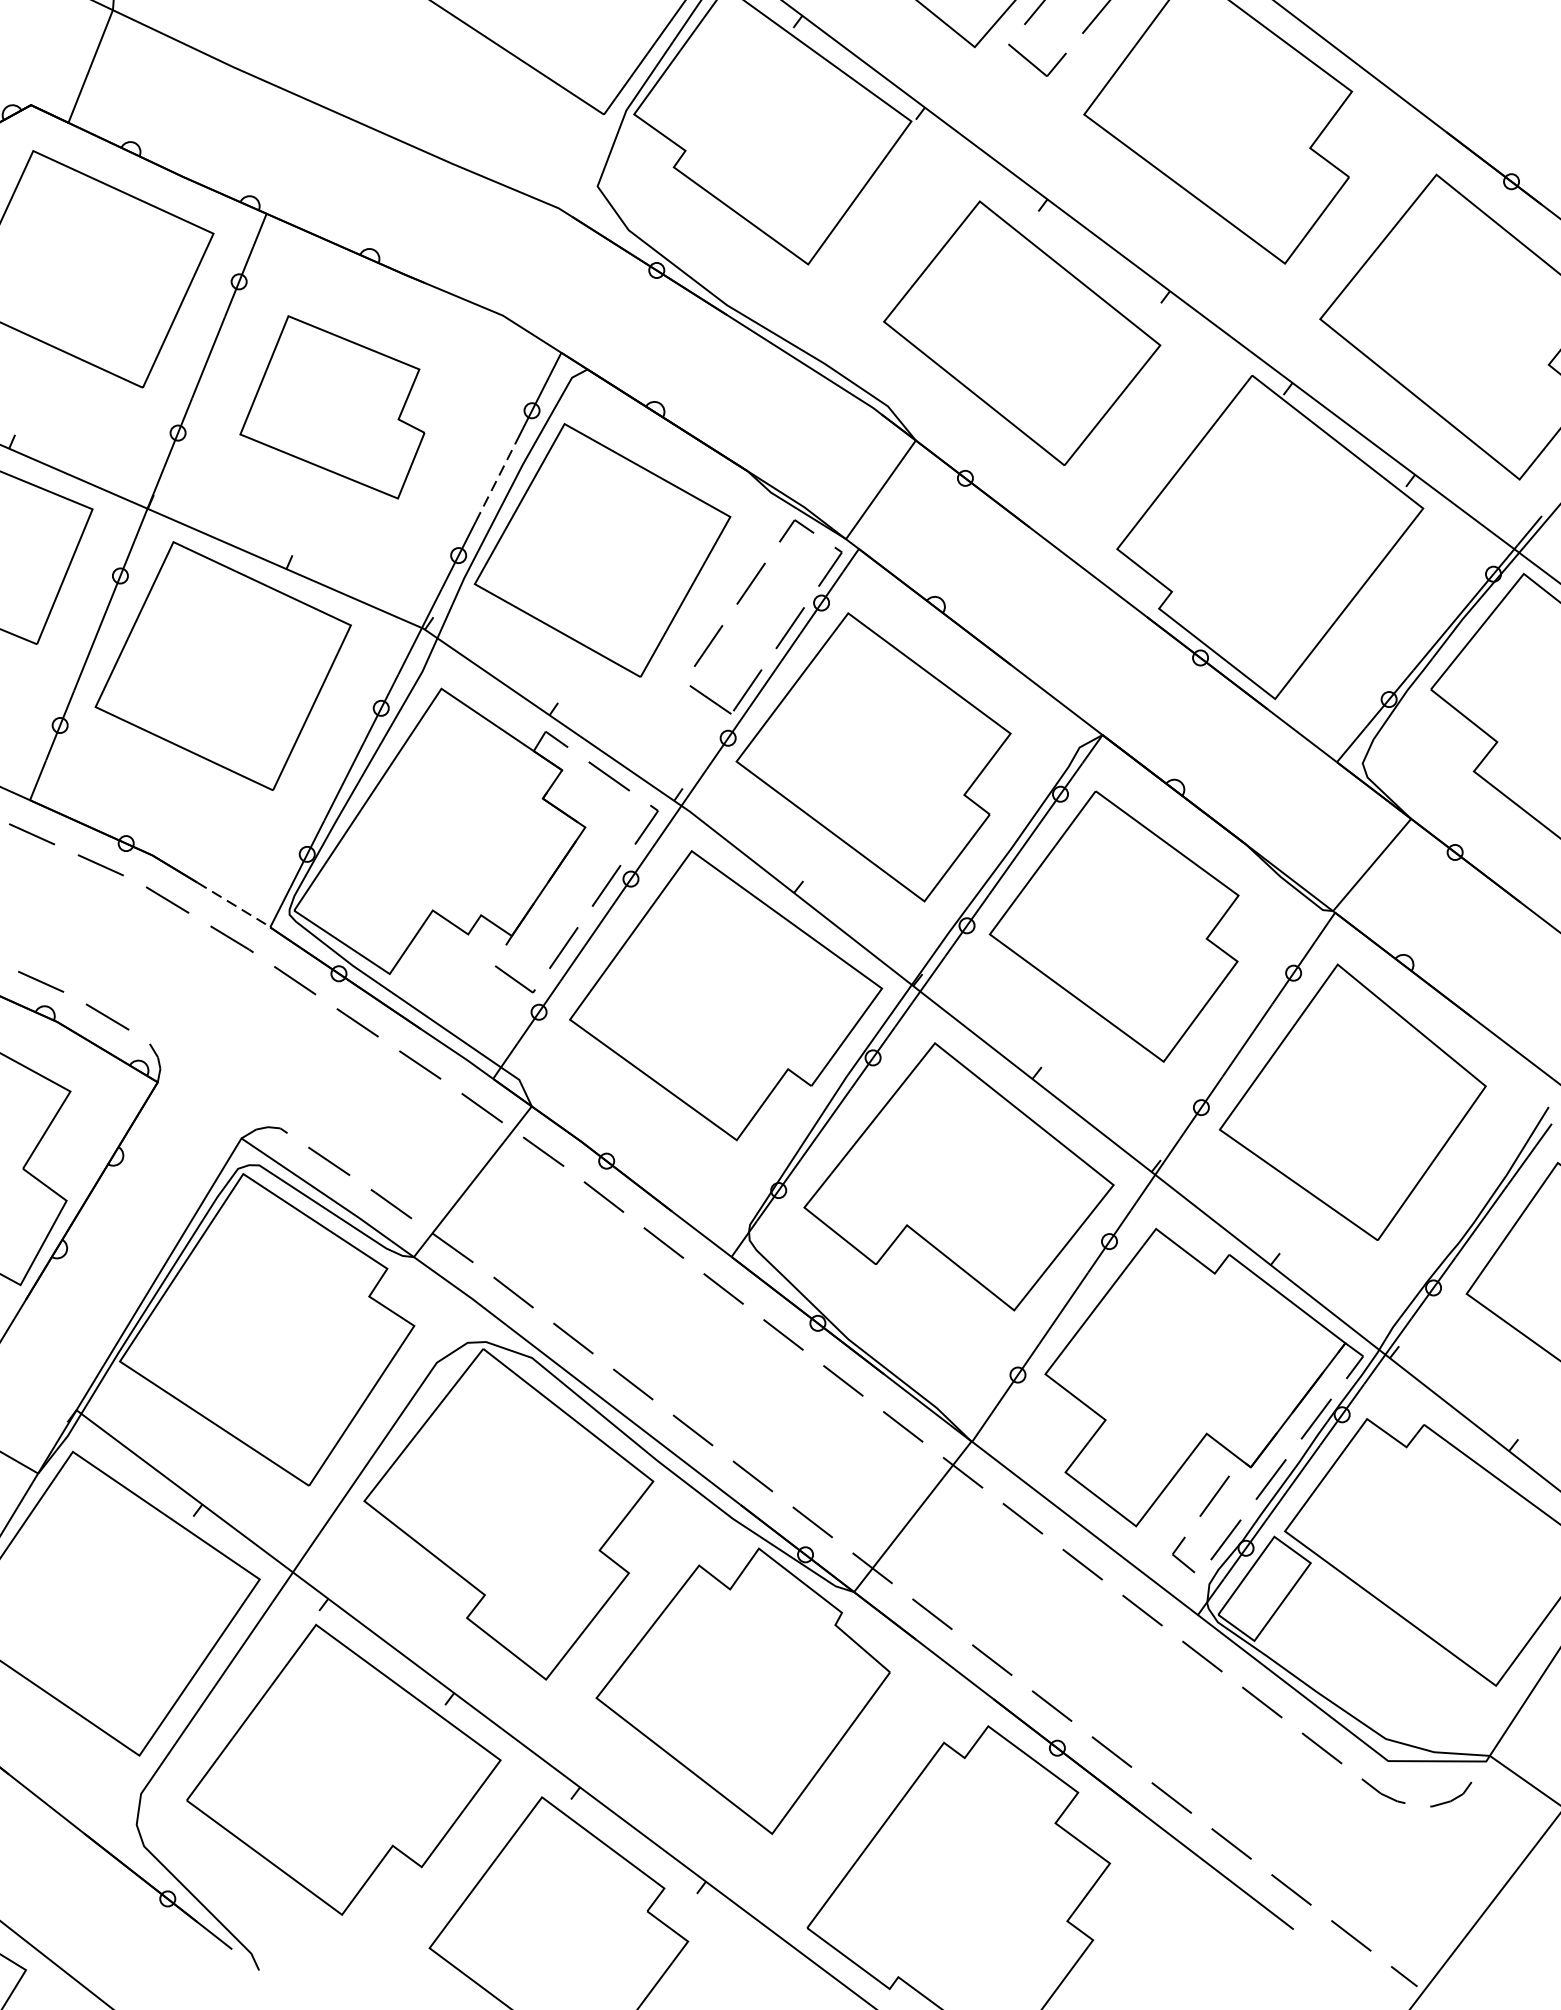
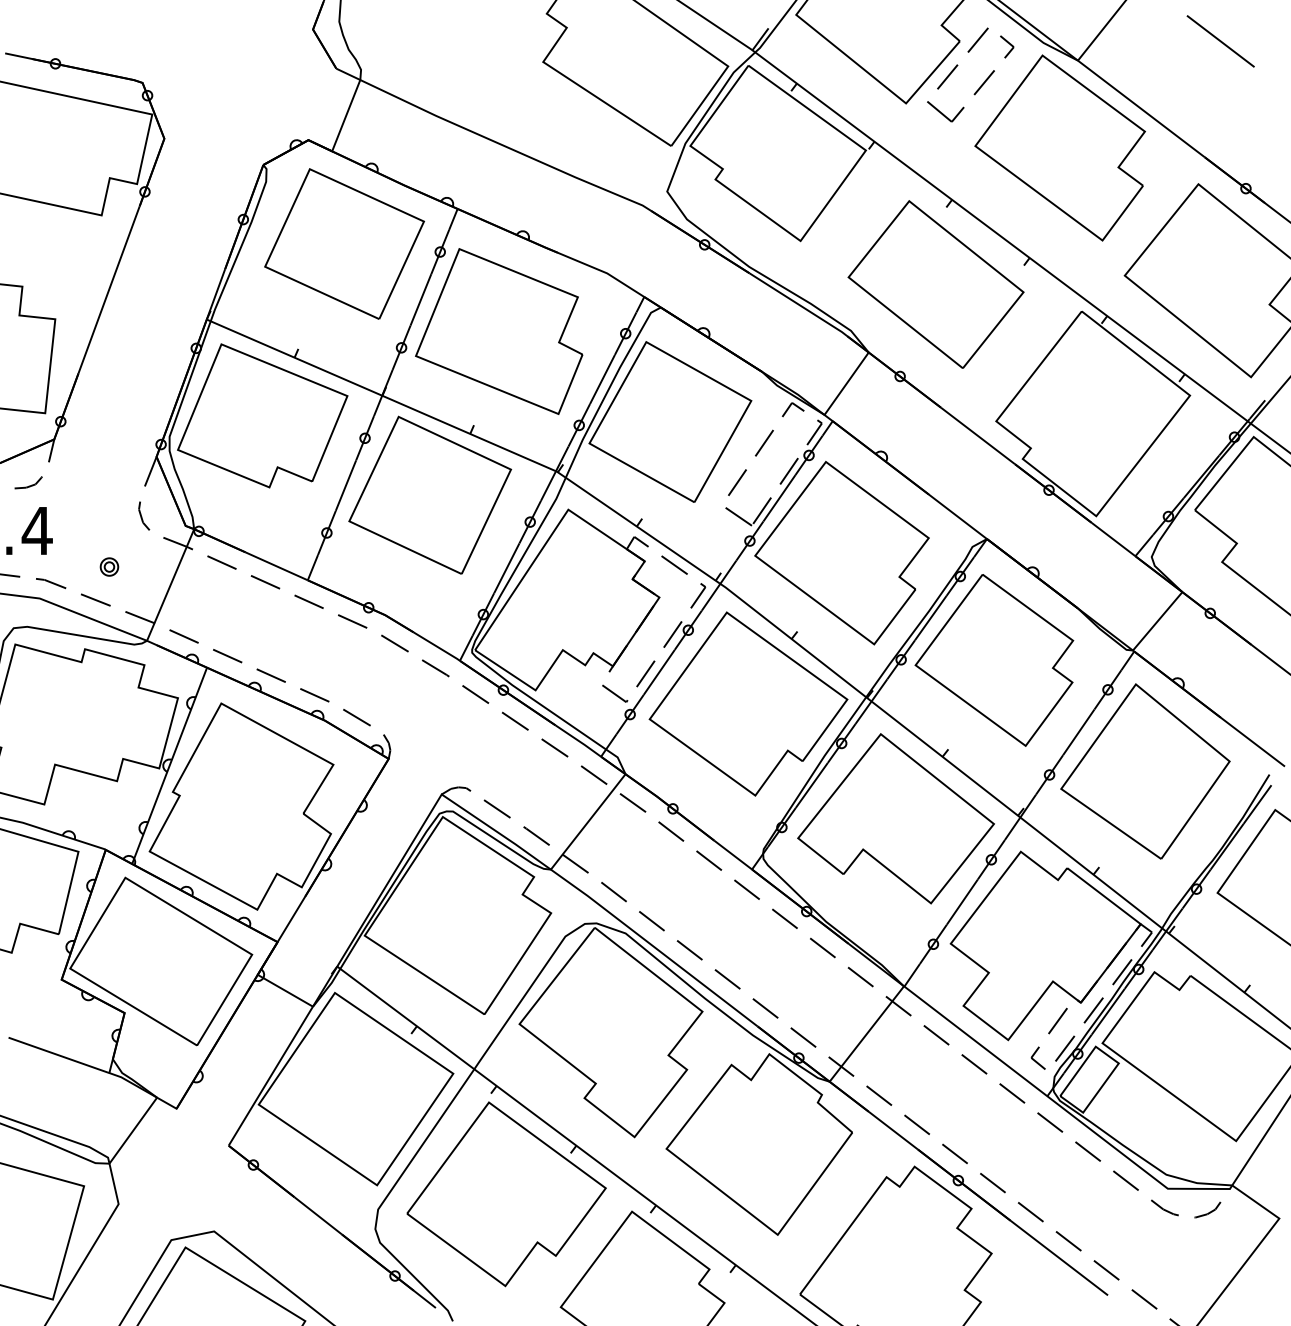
part: (332, 407) -> (499, 331), size x1.43
line: (495, 483) -> (602, 379), dashed -> solid
line: (234, 904) -> (437, 646), dashed -> solid

